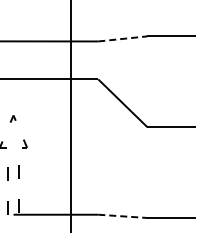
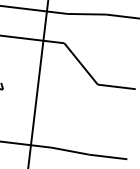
line: (122, 38) -> (86, 13), dashed -> solid
line: (122, 216) -> (70, 151), dashed -> solid

